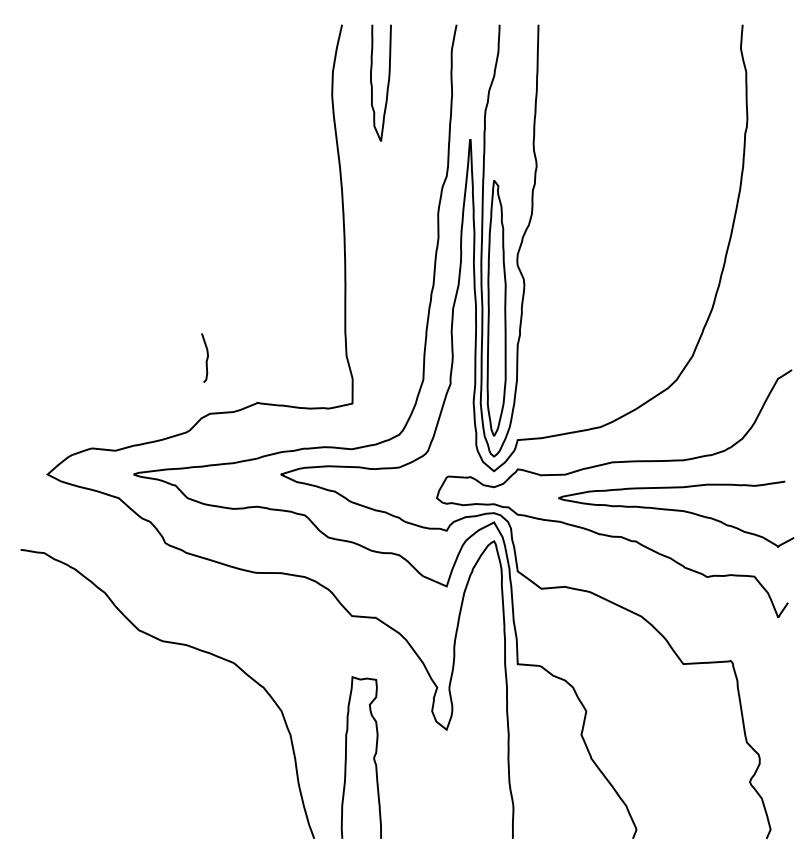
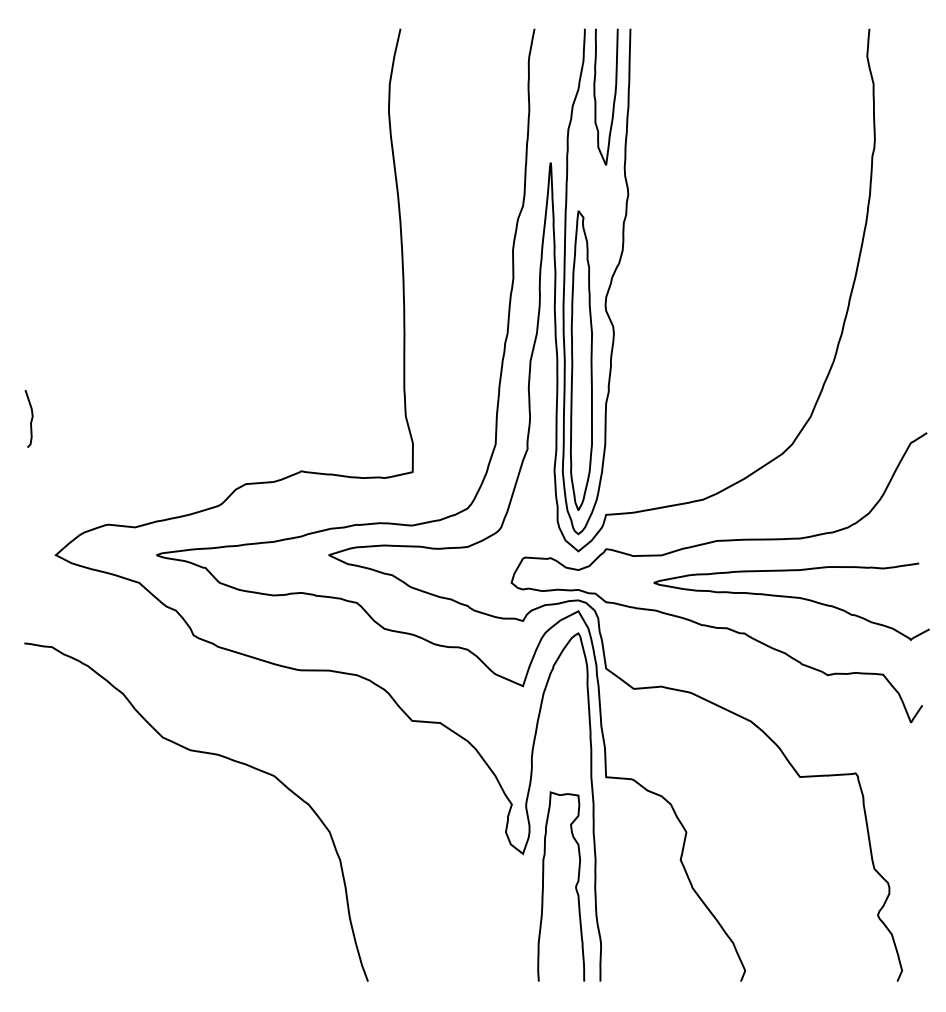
curve: (387, 84) -> (613, 98), moved
curve: (206, 359) -> (30, 420), moved
curve: (373, 757) -> (575, 886), moved

